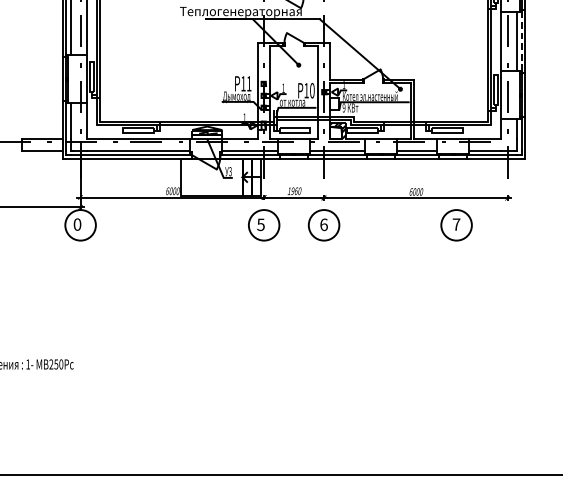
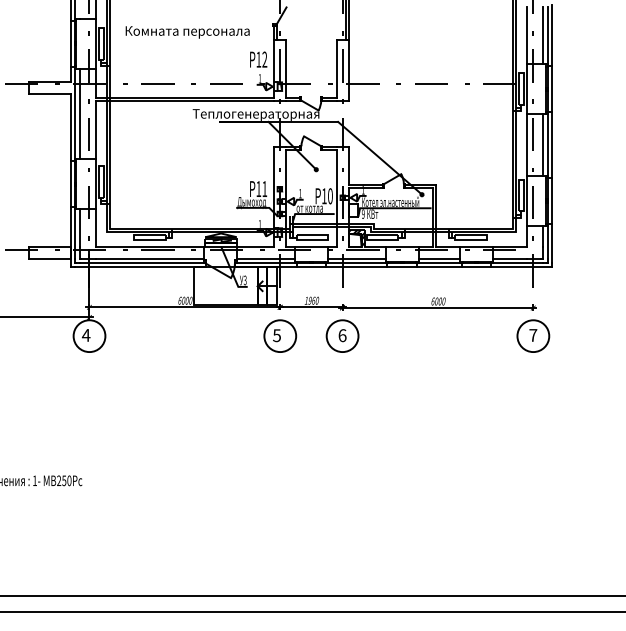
line: (521, 41) -> (547, 145), dashed -> solid
text: (76, 223) -> (85, 334), 0 -> 4
part: (456, 224) -> (533, 335), moved

